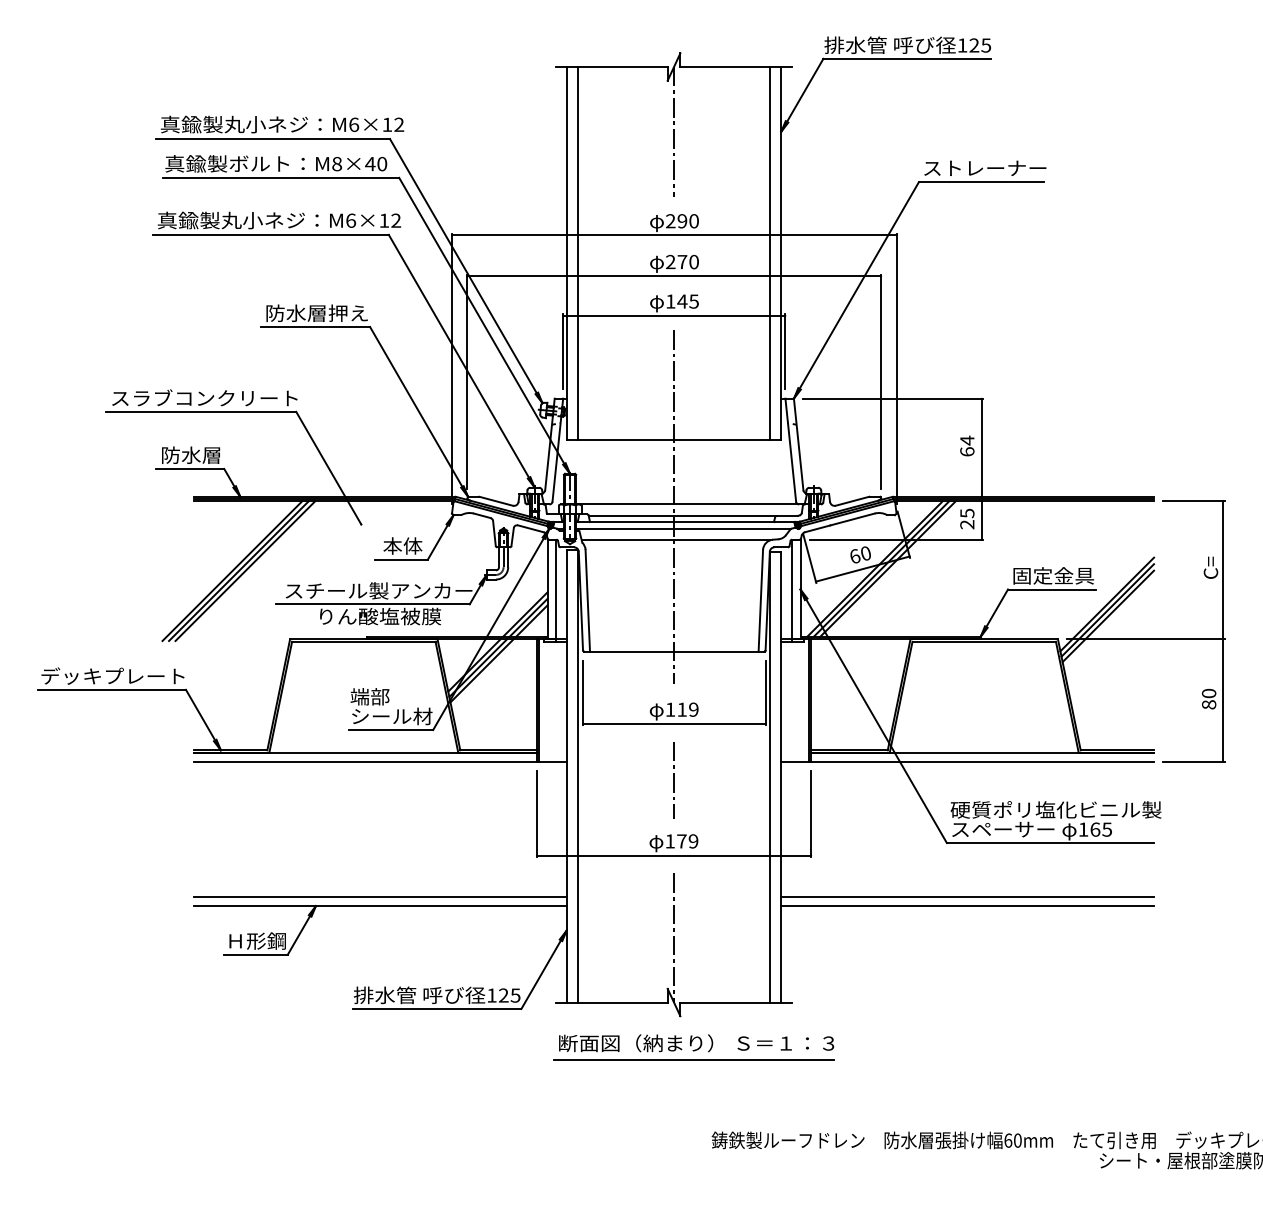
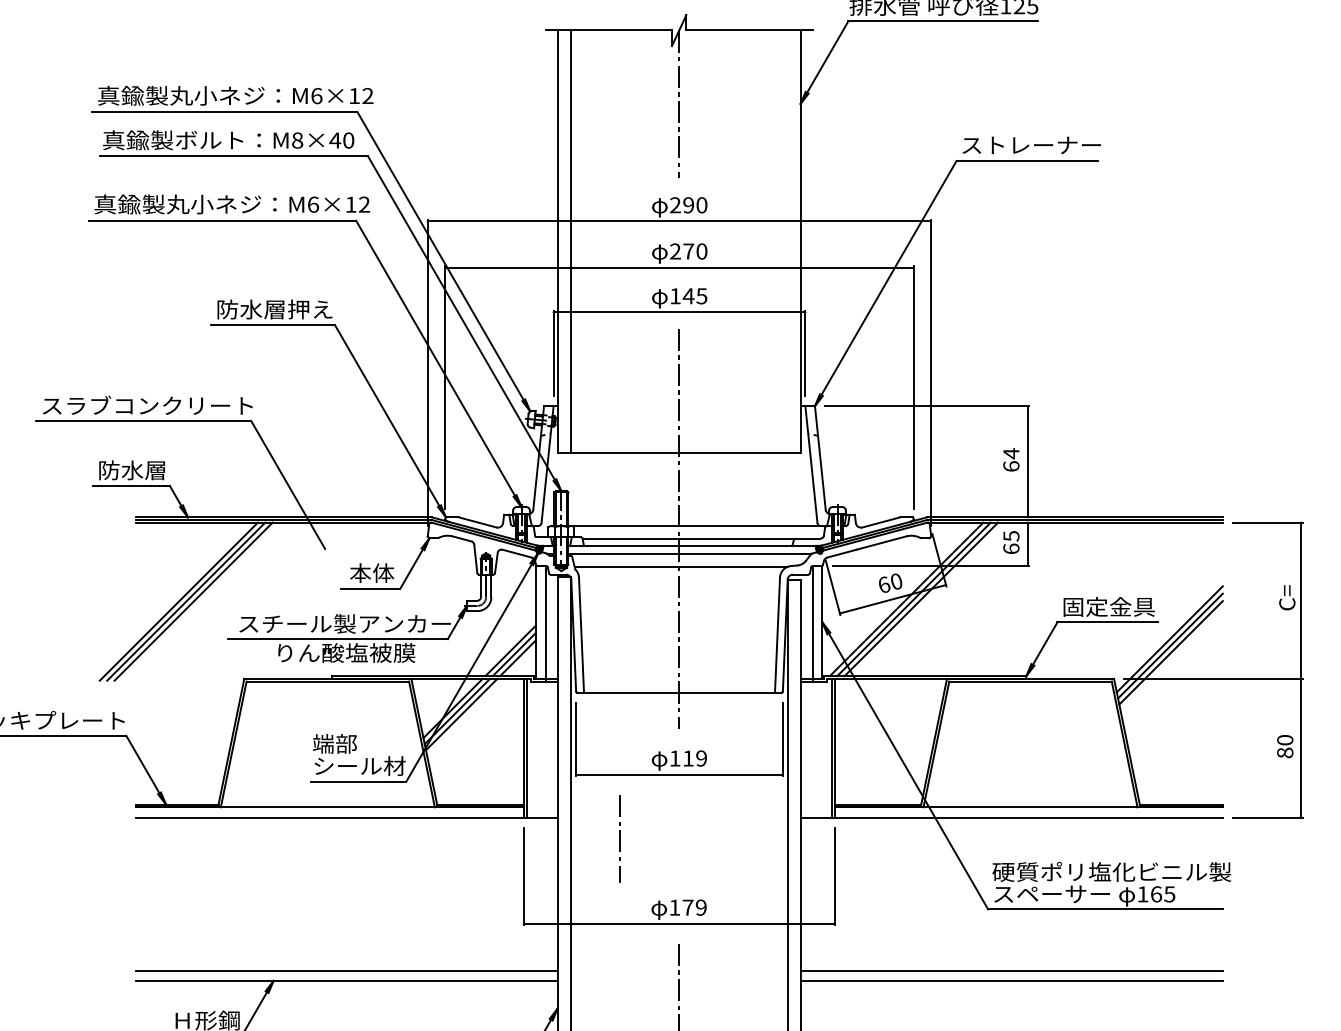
line: (769, 252) -> (787, 240), removed
text: (967, 524) -> (1011, 548), 25 -> 65
line: (673, 780) -> (619, 838), moved

